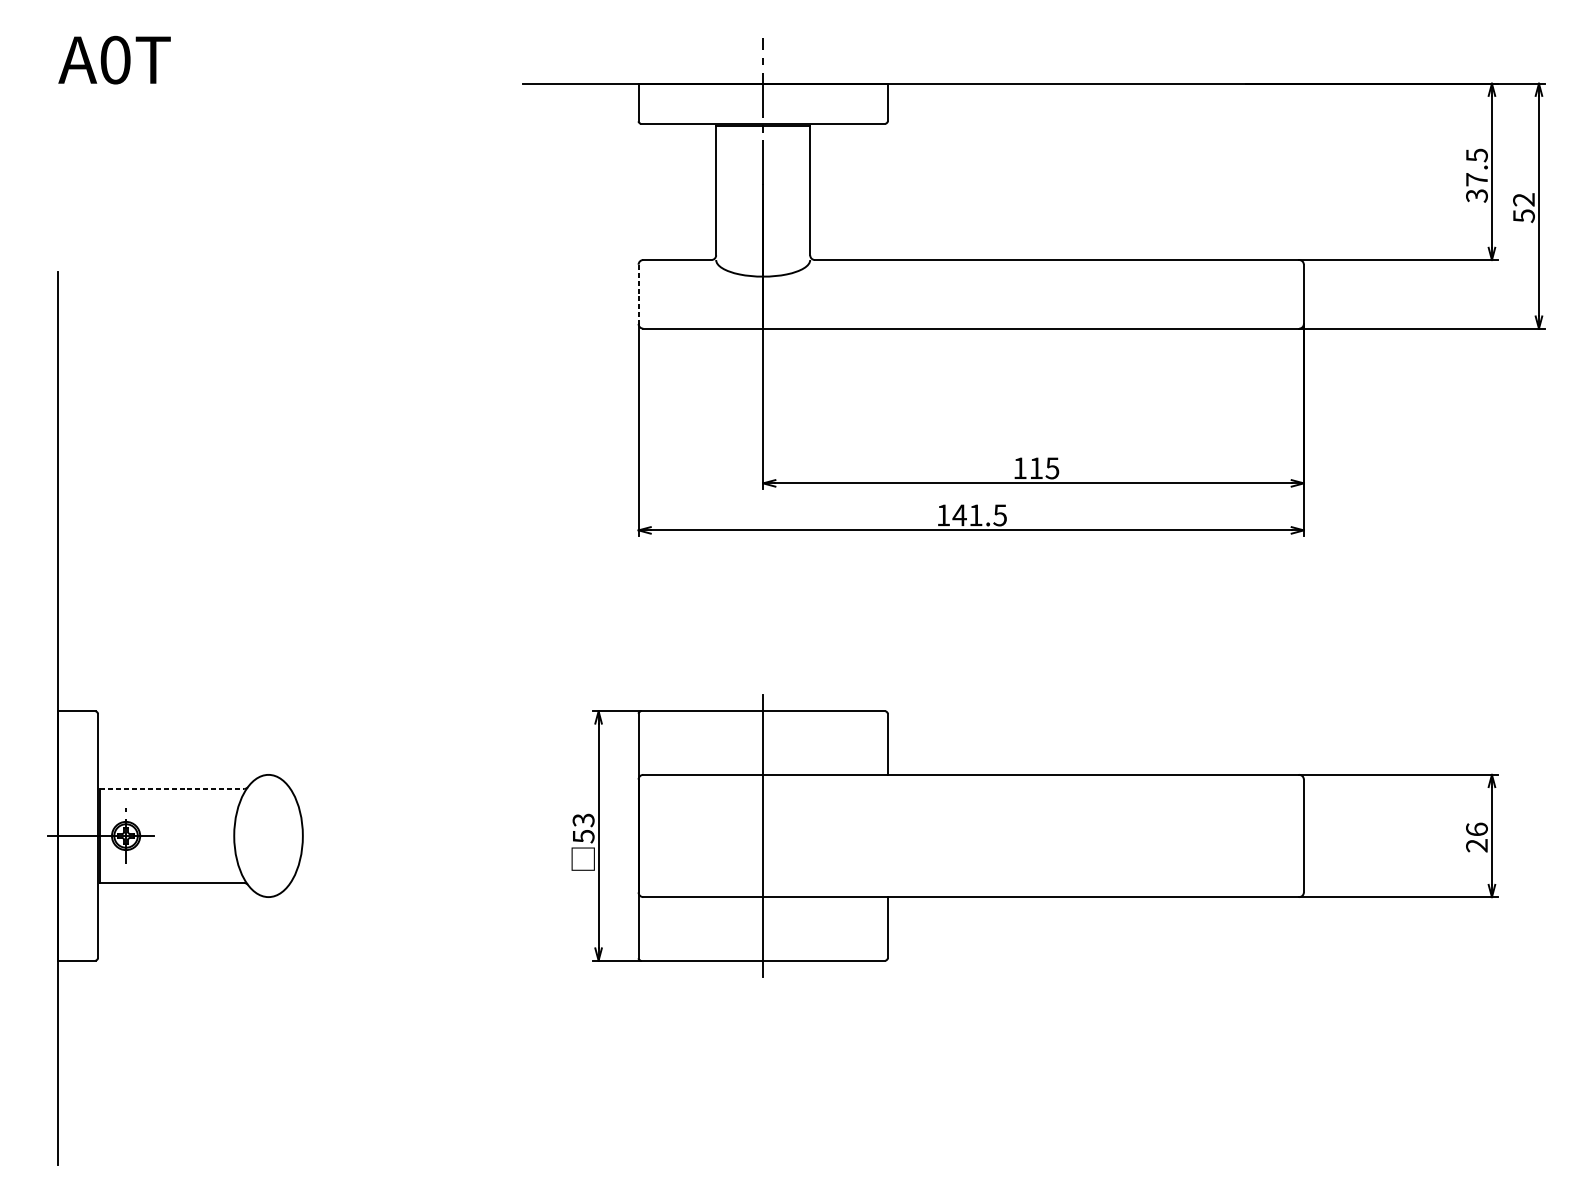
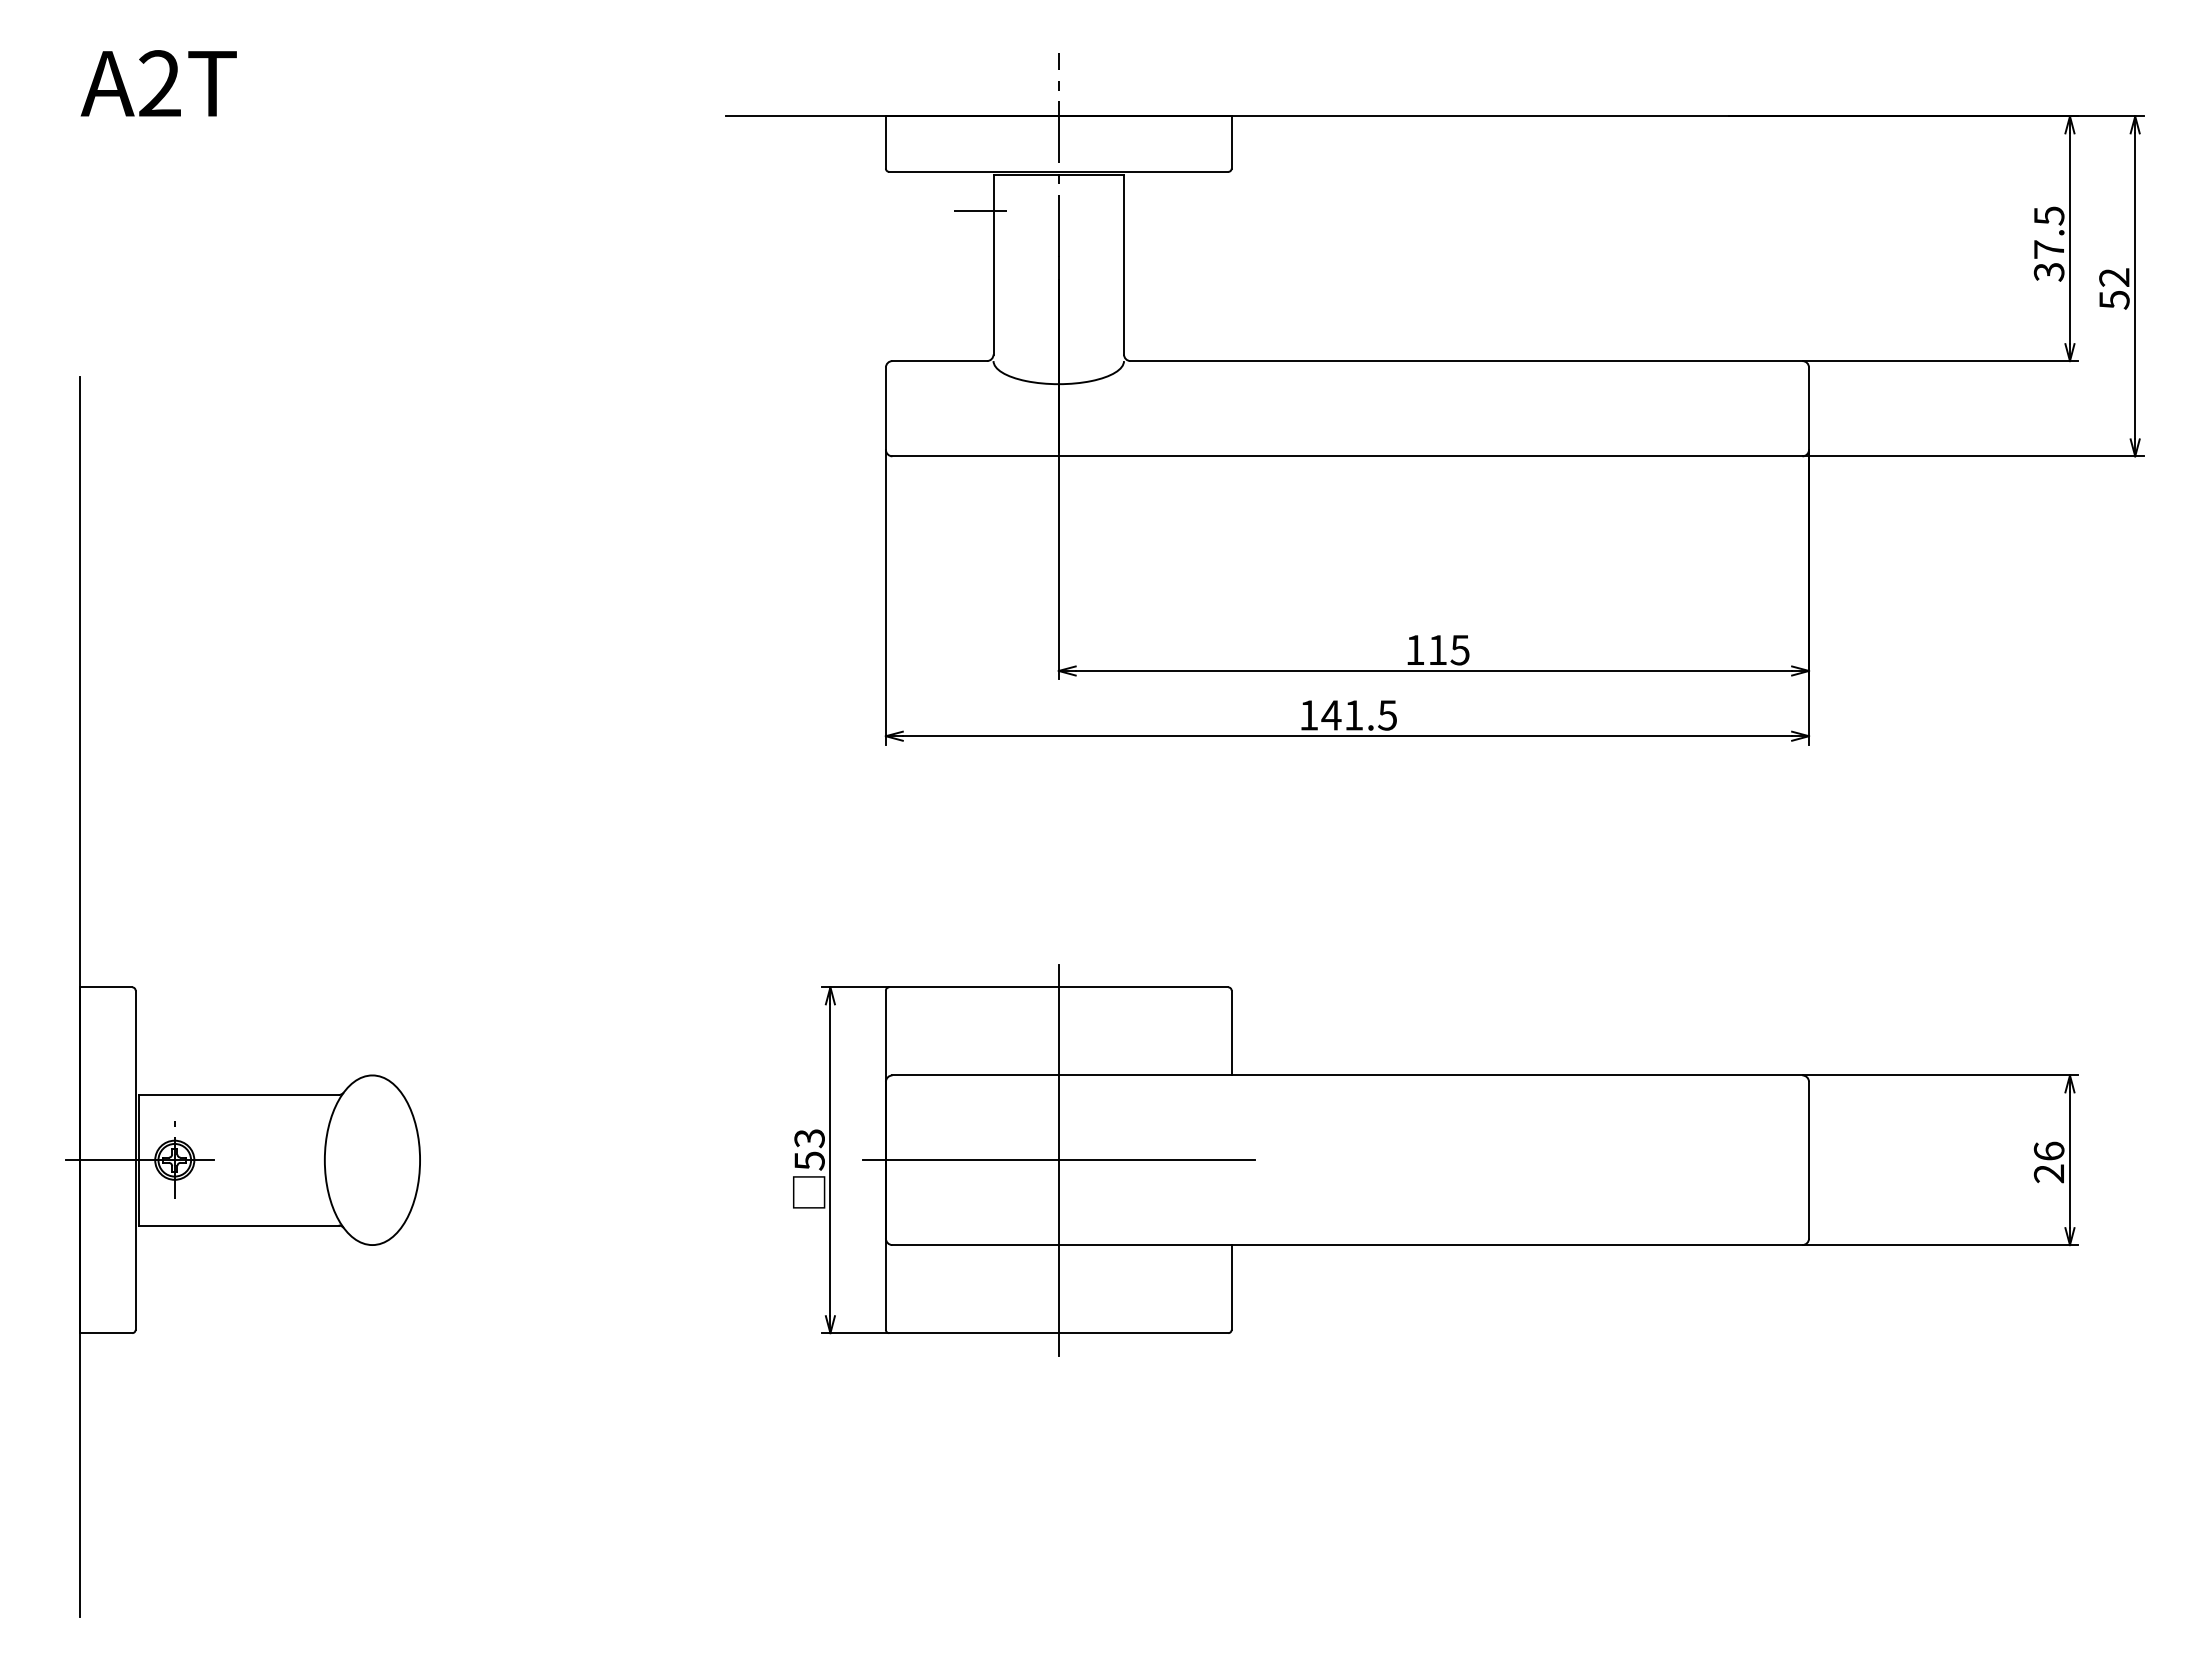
text: (115, 59) -> (159, 83), A0T -> A2T
line: (706, 152) -> (979, 211), added
line: (638, 294) -> (885, 409), dashed -> solid
line: (172, 789) -> (238, 1095), dashed -> solid
line: (762, 836) -> (1058, 1160), added

